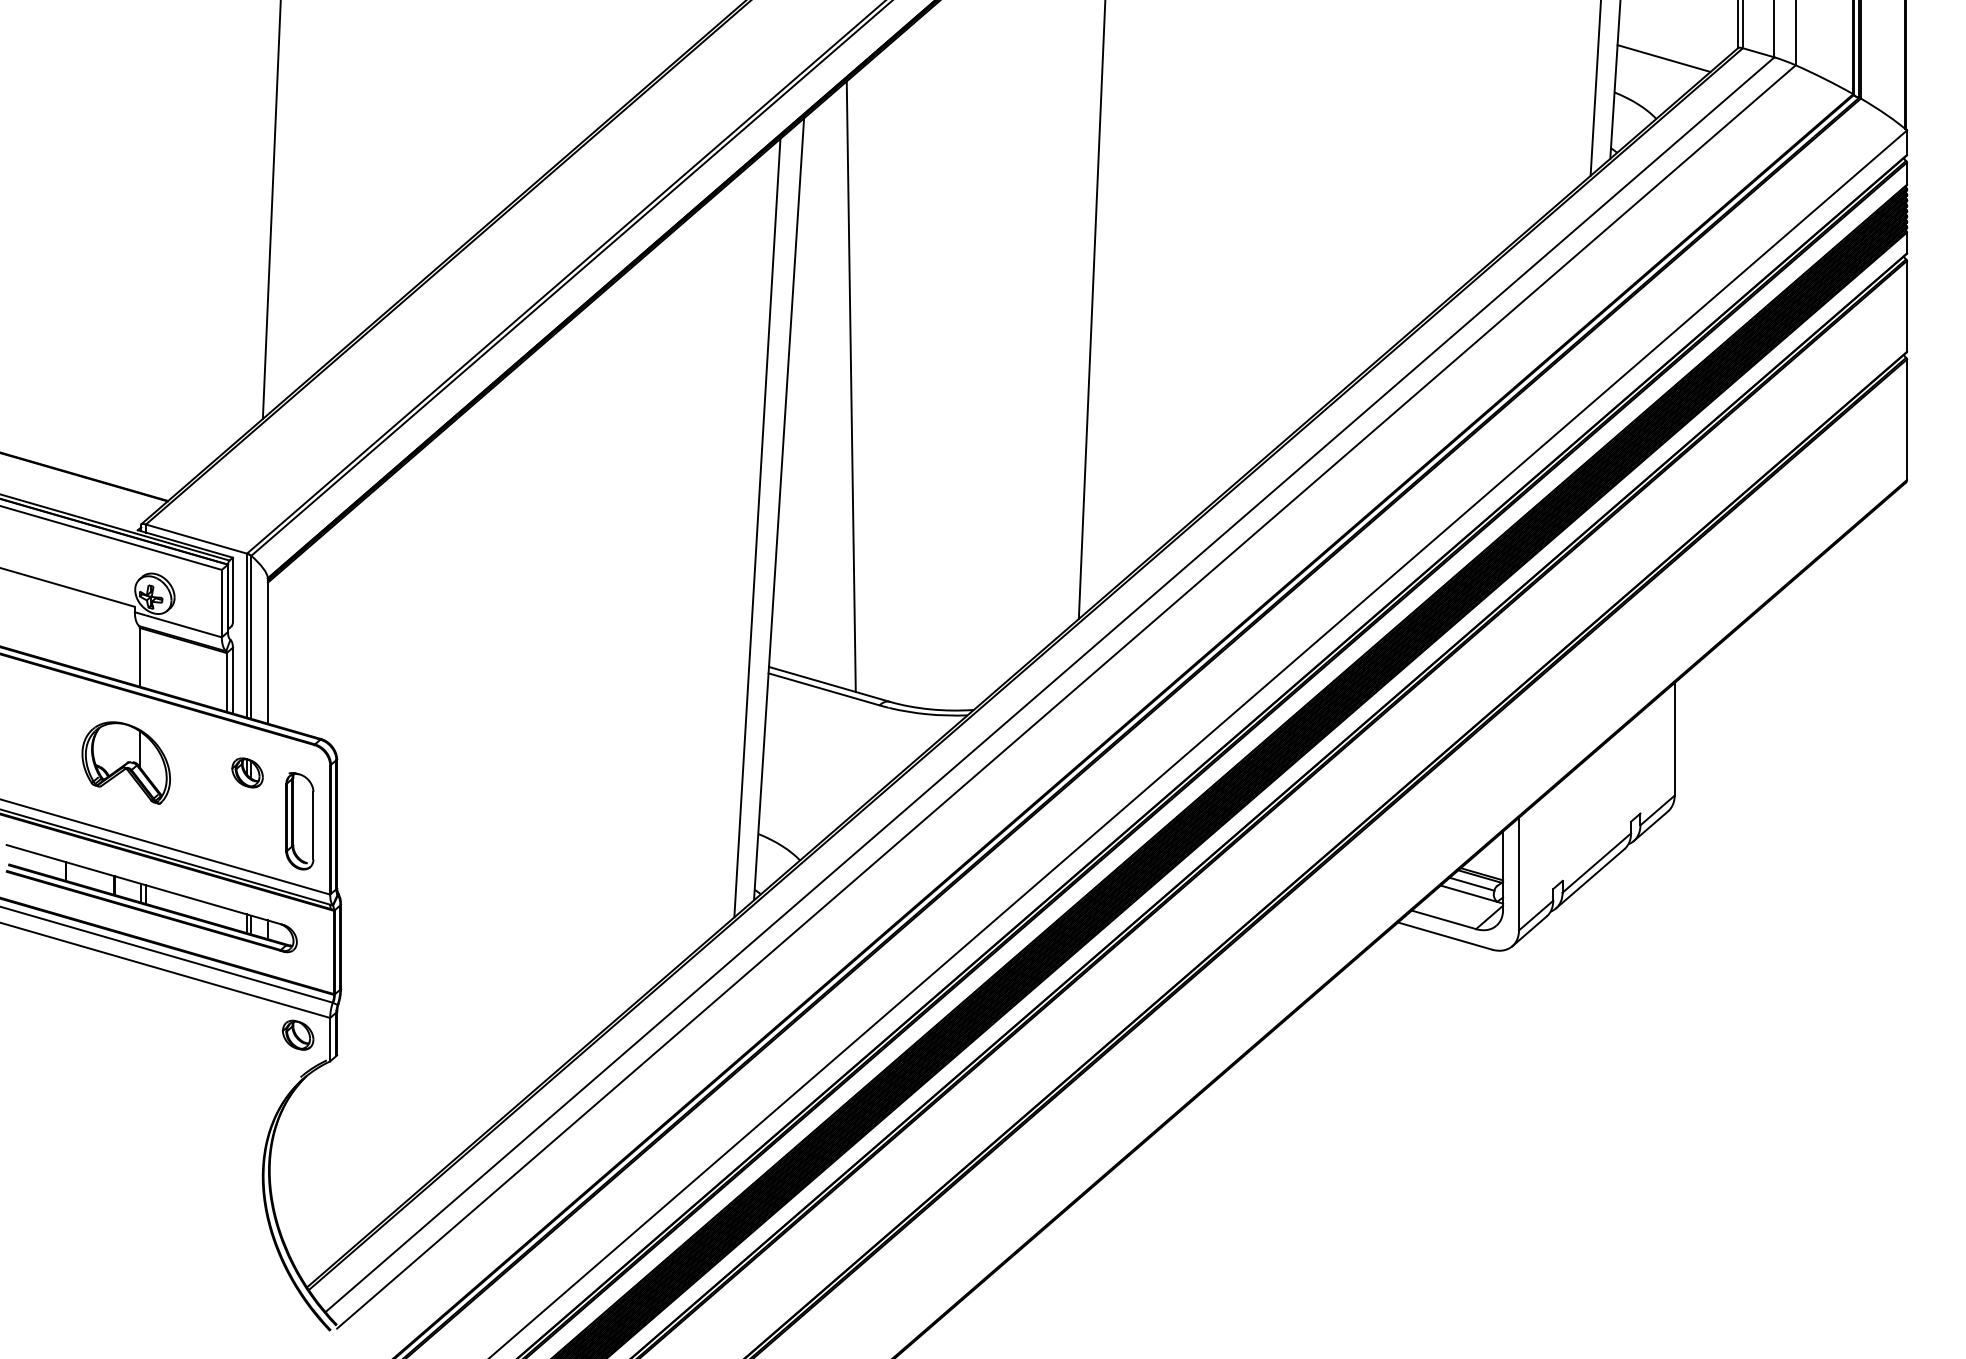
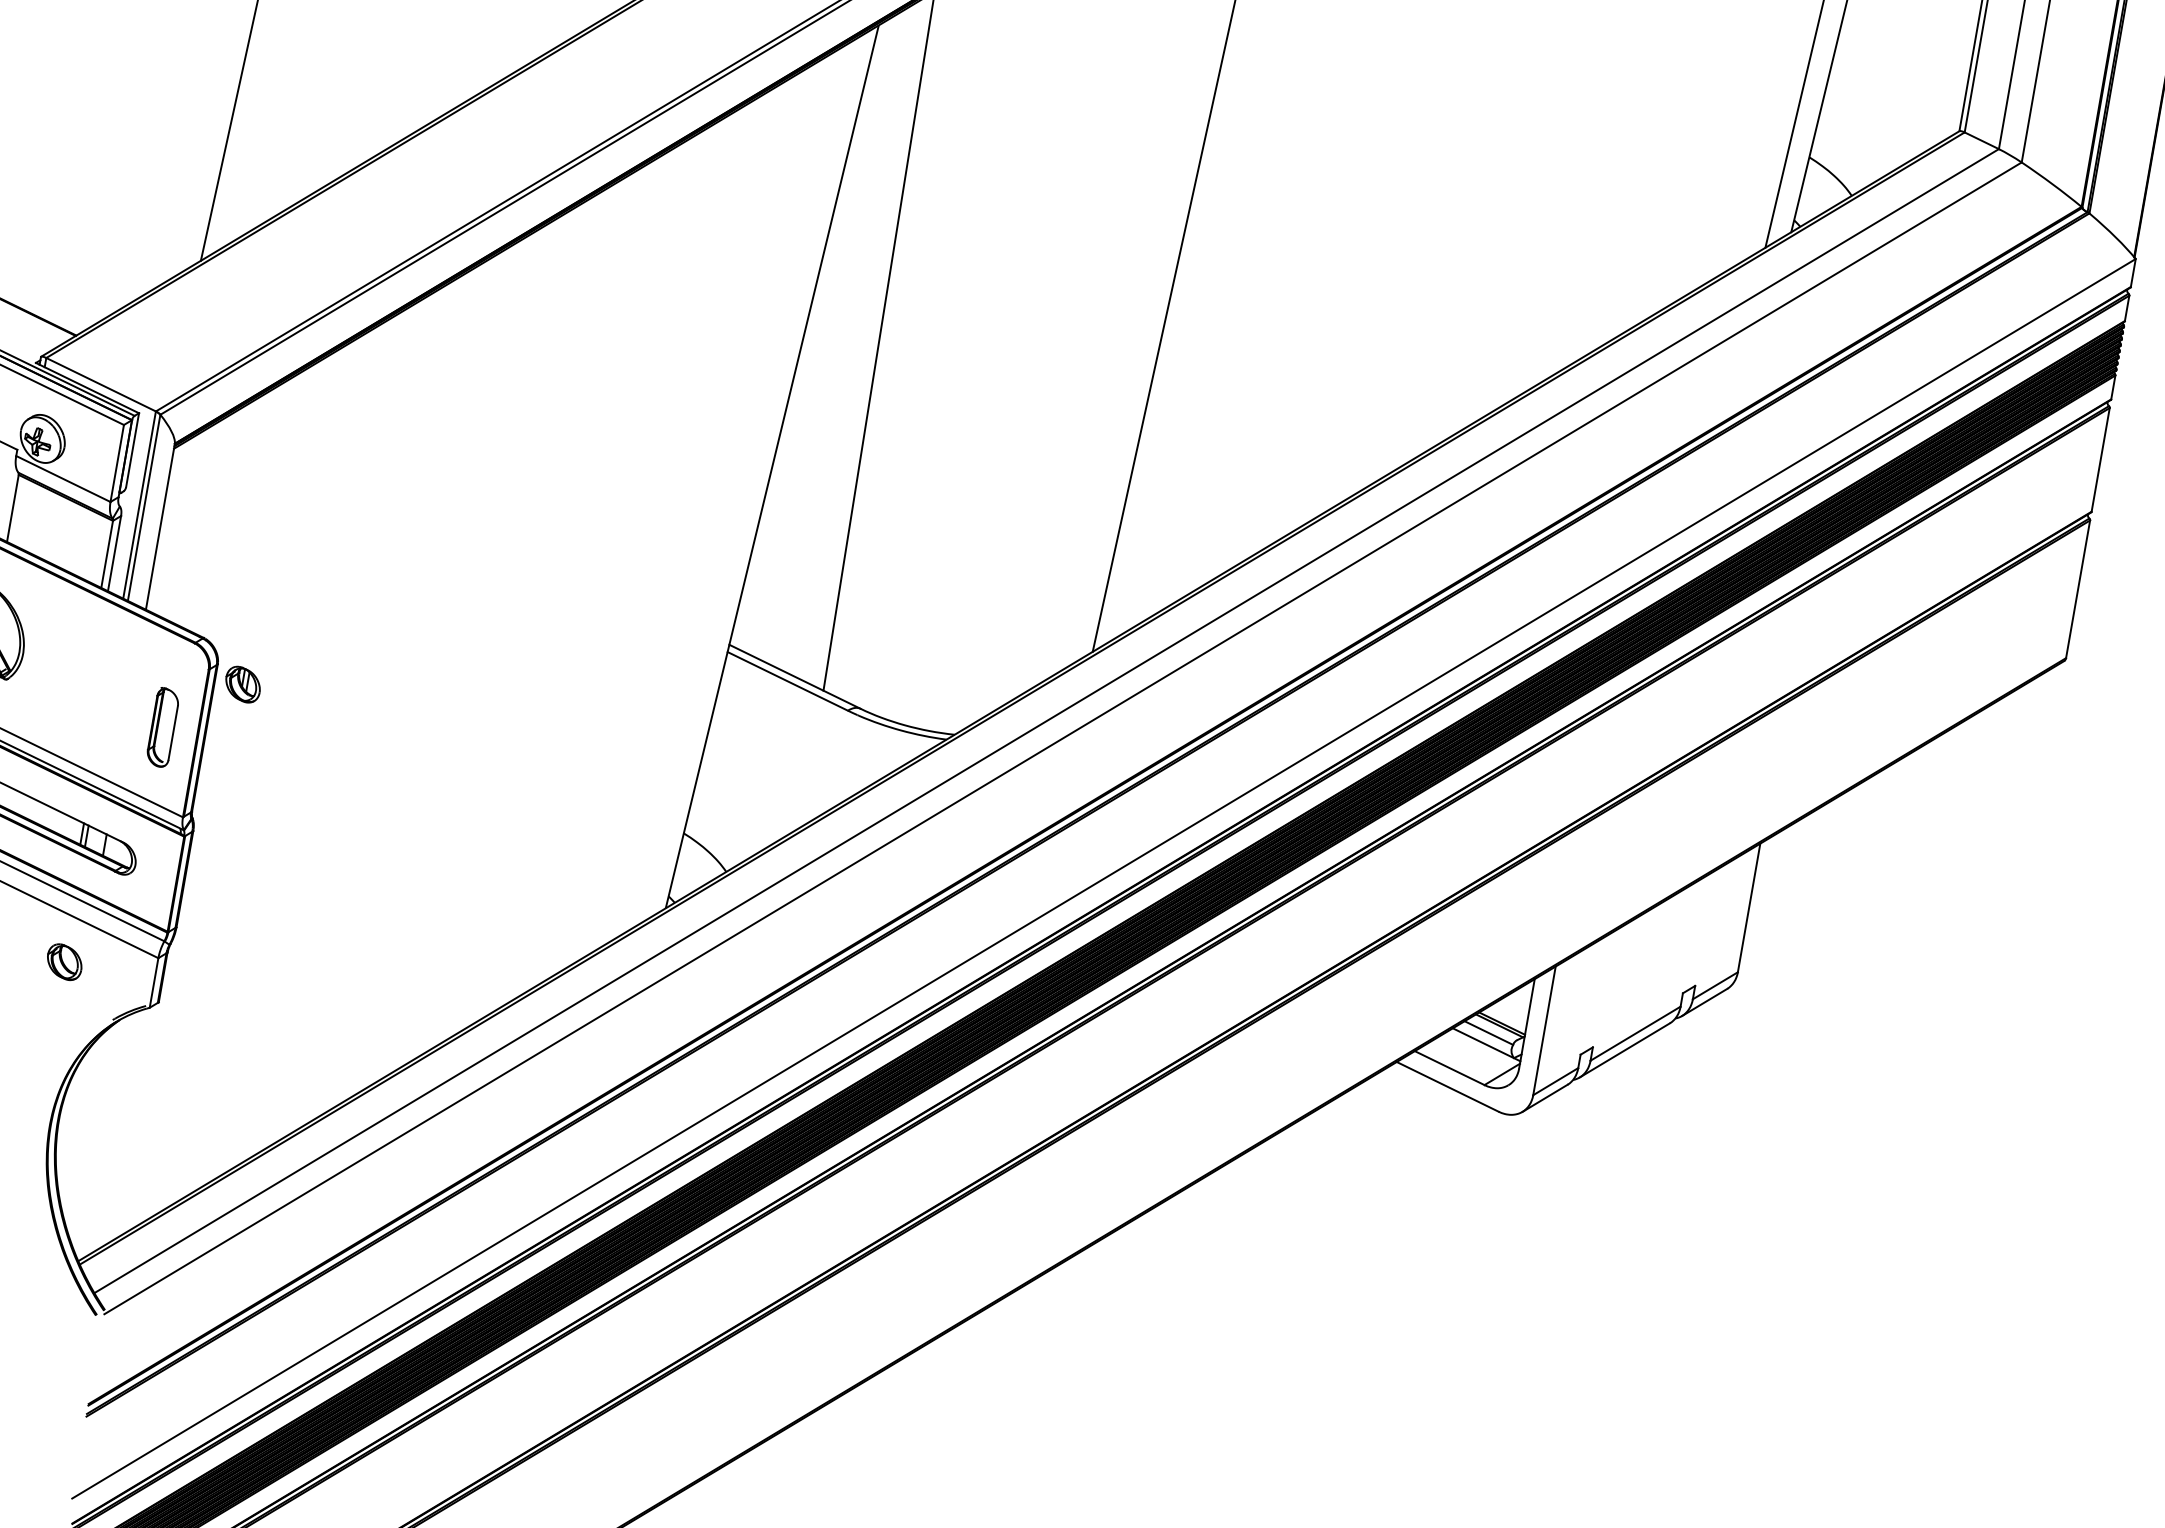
line: (1663, 58) -> (1872, 128), removed
line: (757, 527) -> (744, 483), removed
part: (247, 772) -> (243, 684), moved
part: (299, 821) -> (162, 727), size x0.7
part: (297, 1034) -> (64, 961), moved

